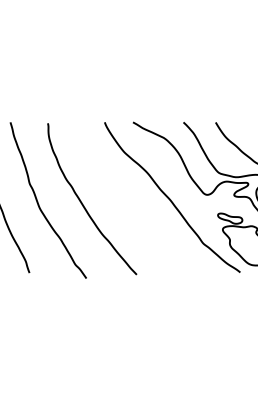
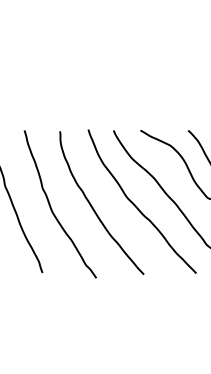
curve: (129, 202) -> (137, 206), added

